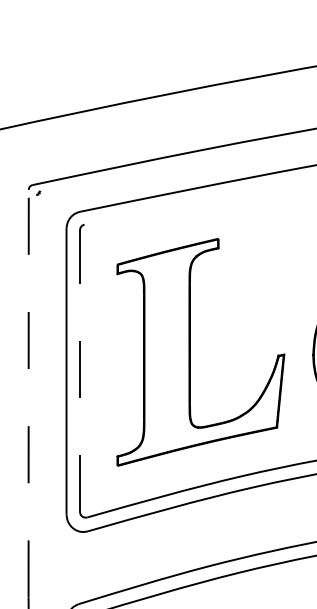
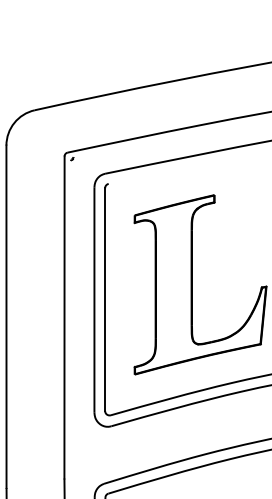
line: (80, 370) -> (105, 299), dashed -> solid
line: (28, 393) -> (64, 317), dashed -> solid

